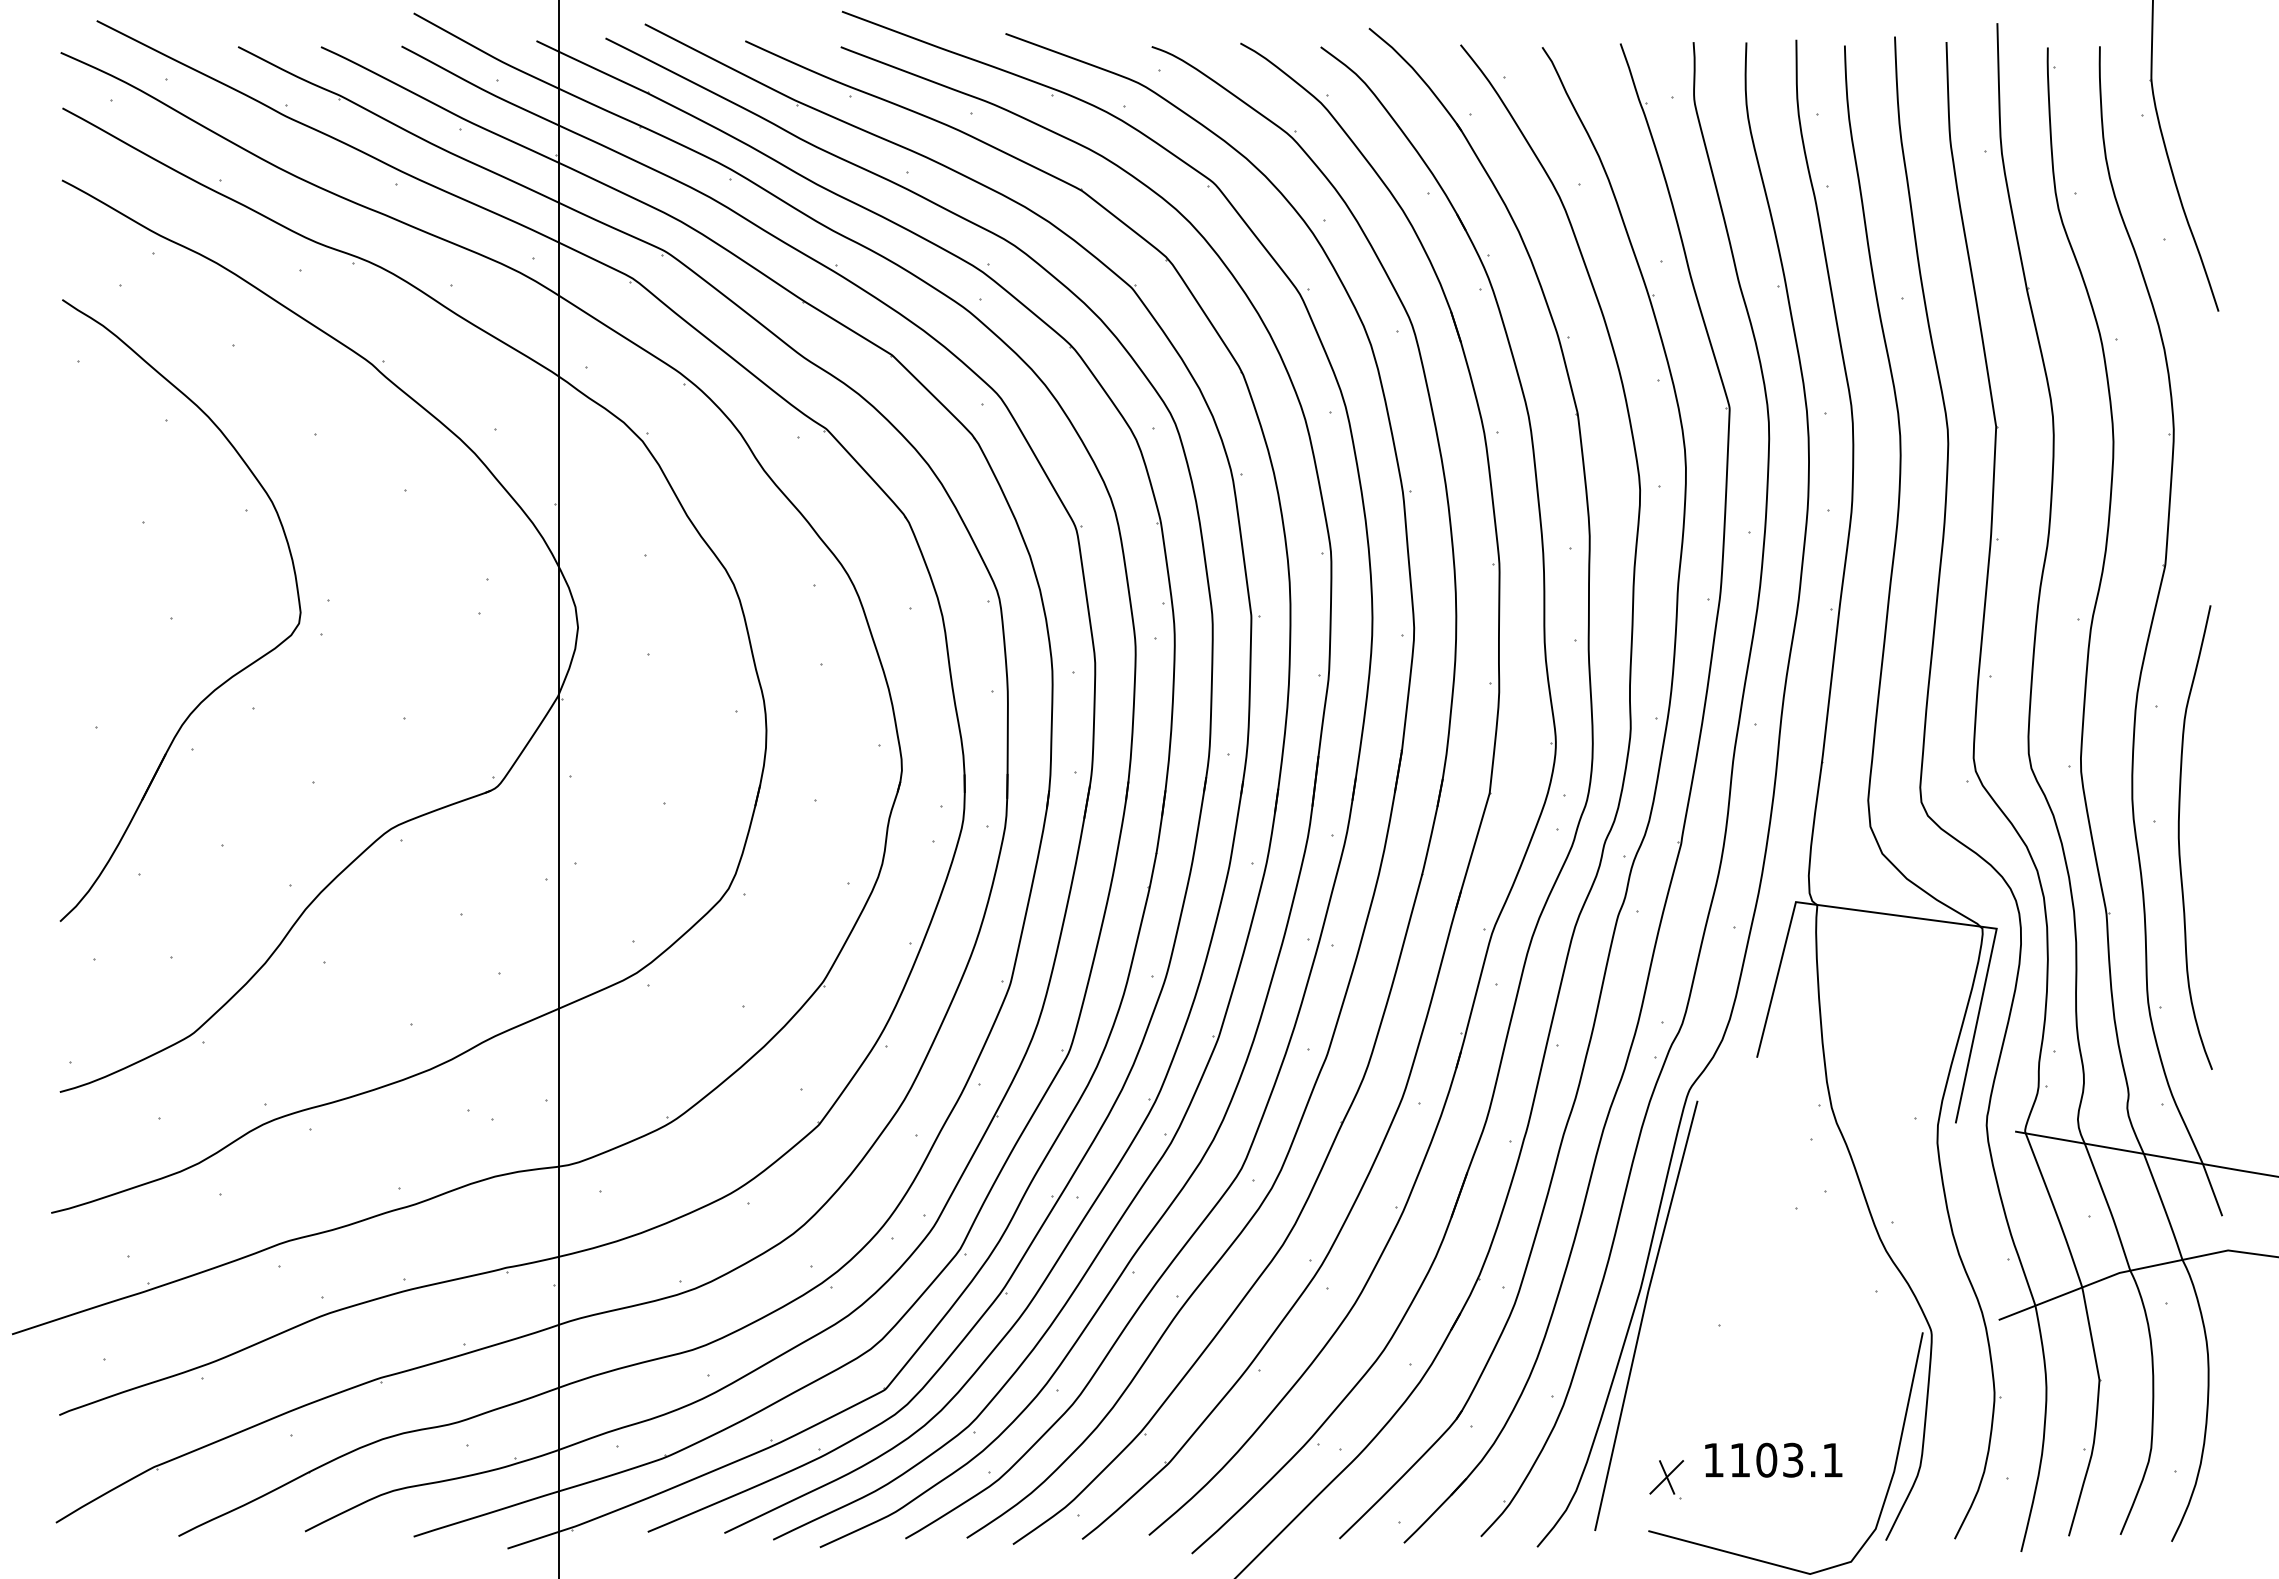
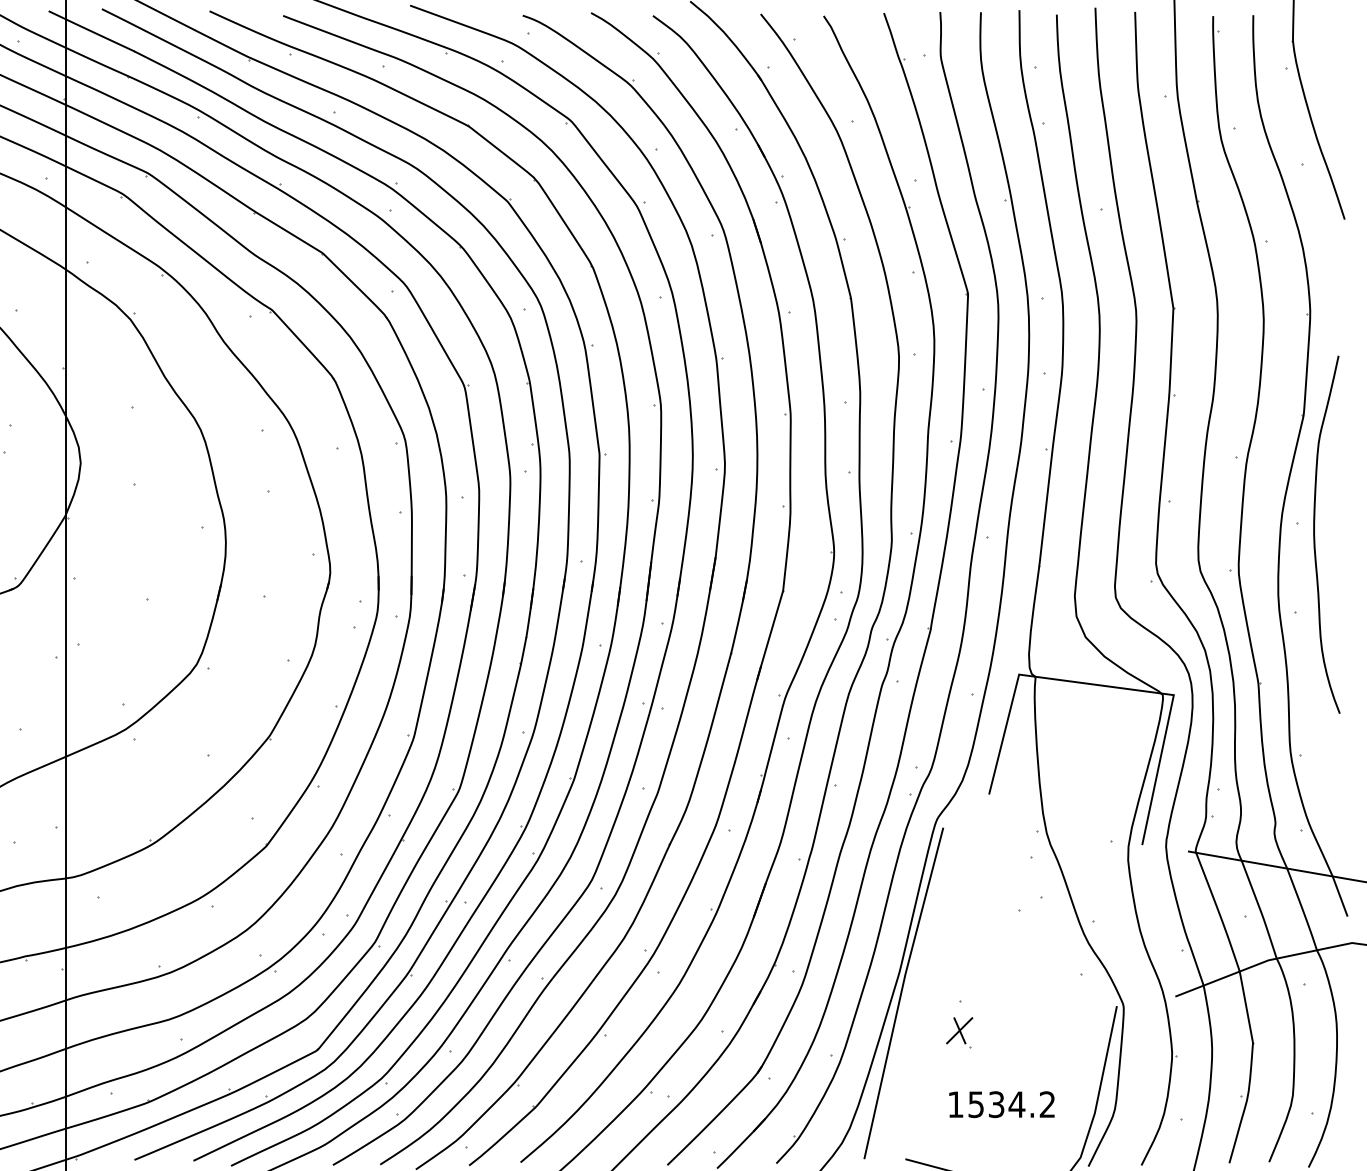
curve: (2179, 837) -> (1314, 534), moved
text: (1786, 1459) -> (1011, 1104), 1103.1 -> 1534.2
part: (1666, 1479) -> (959, 1032), moved

